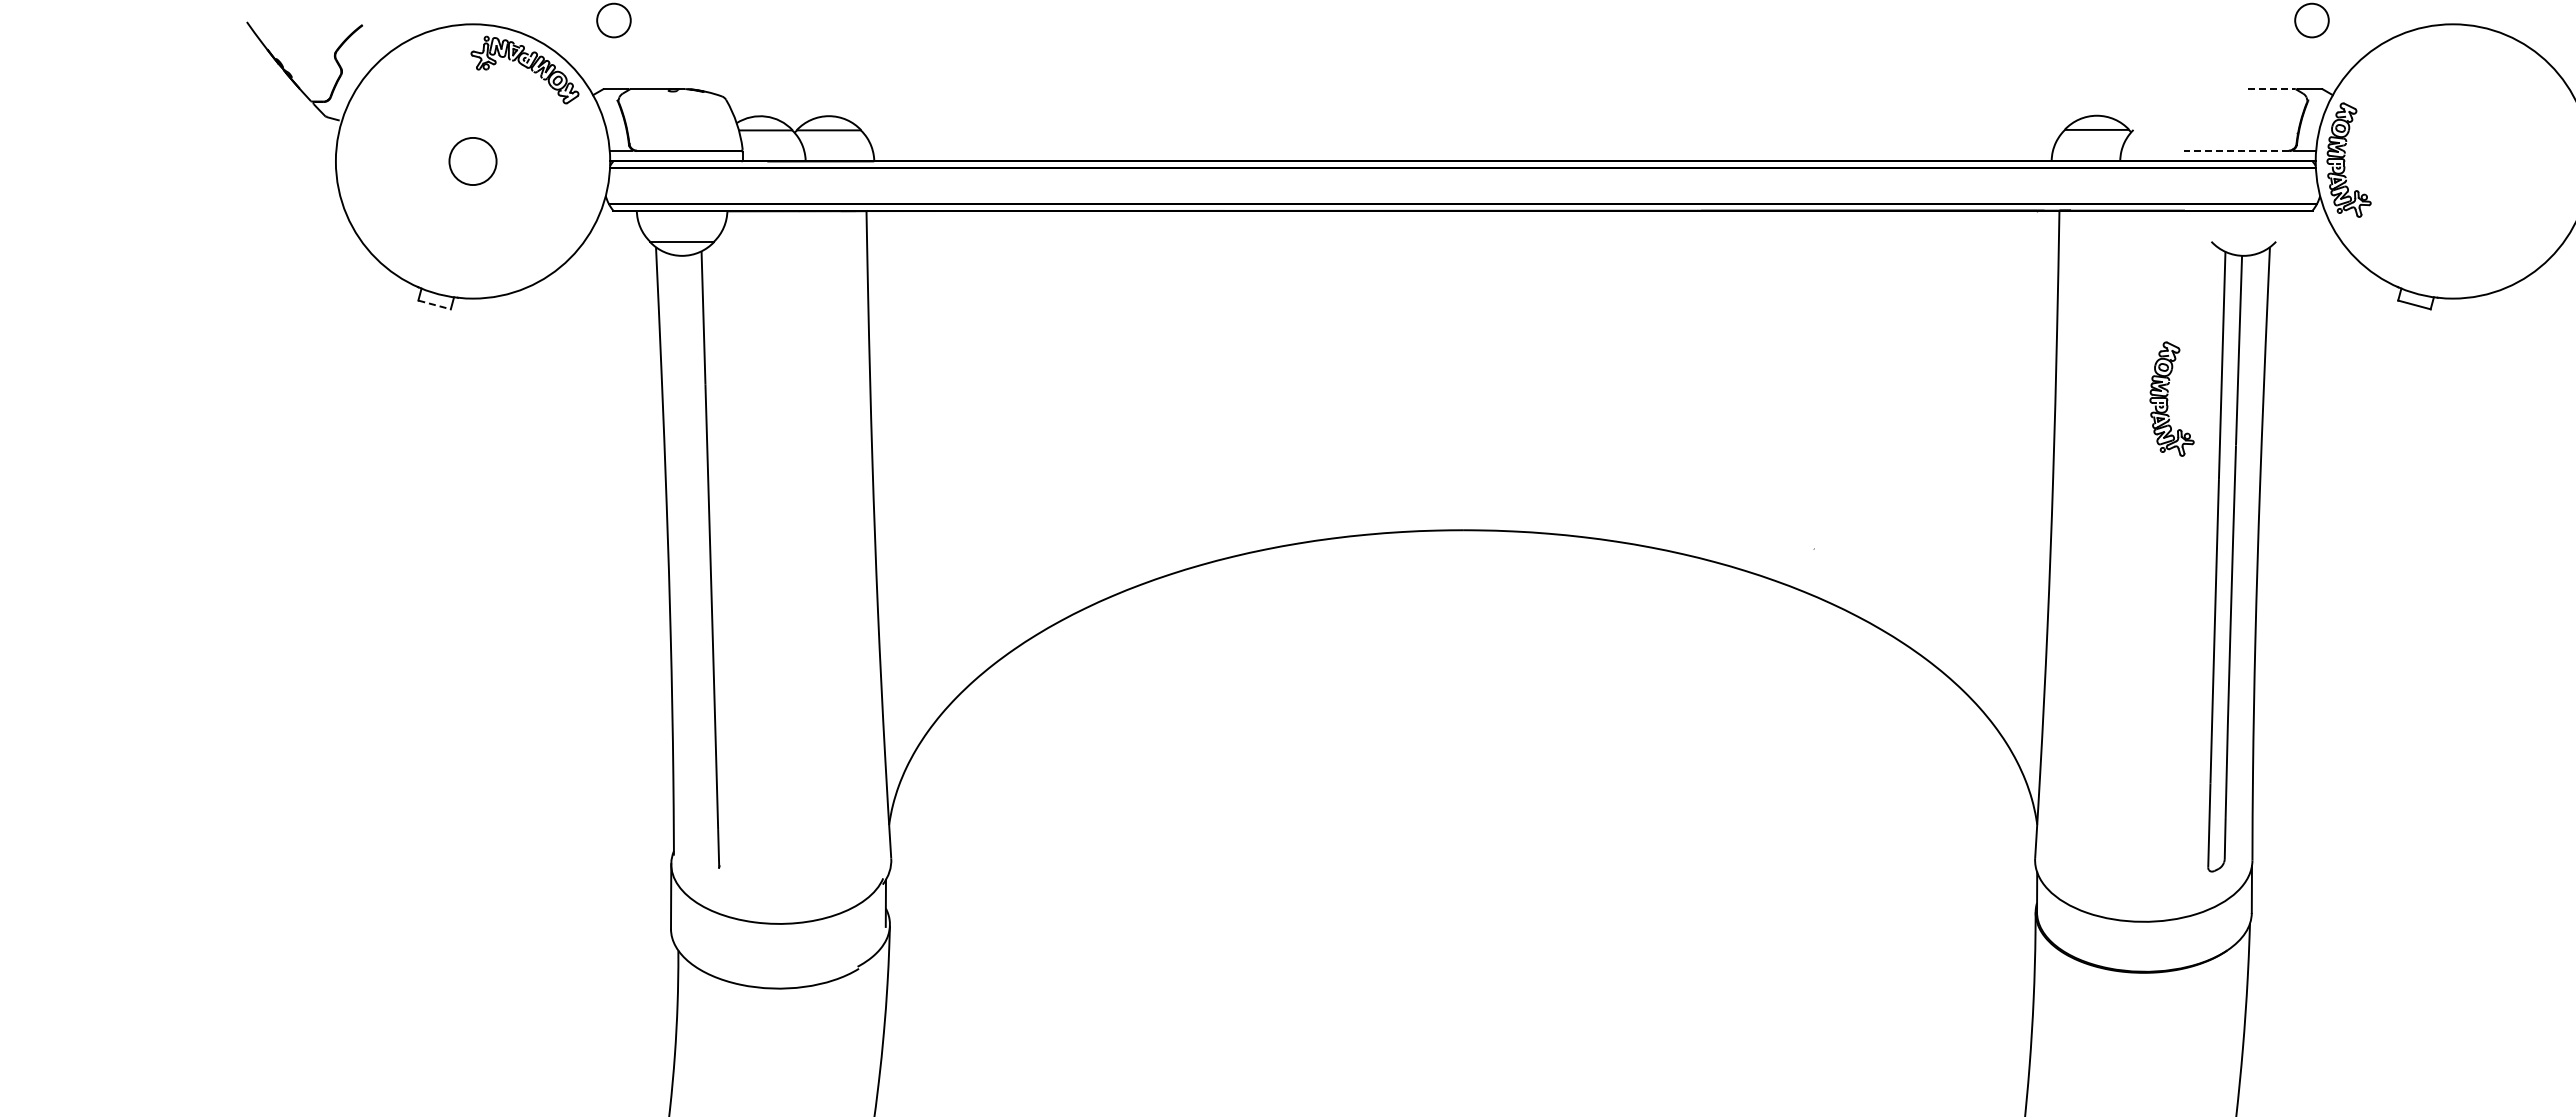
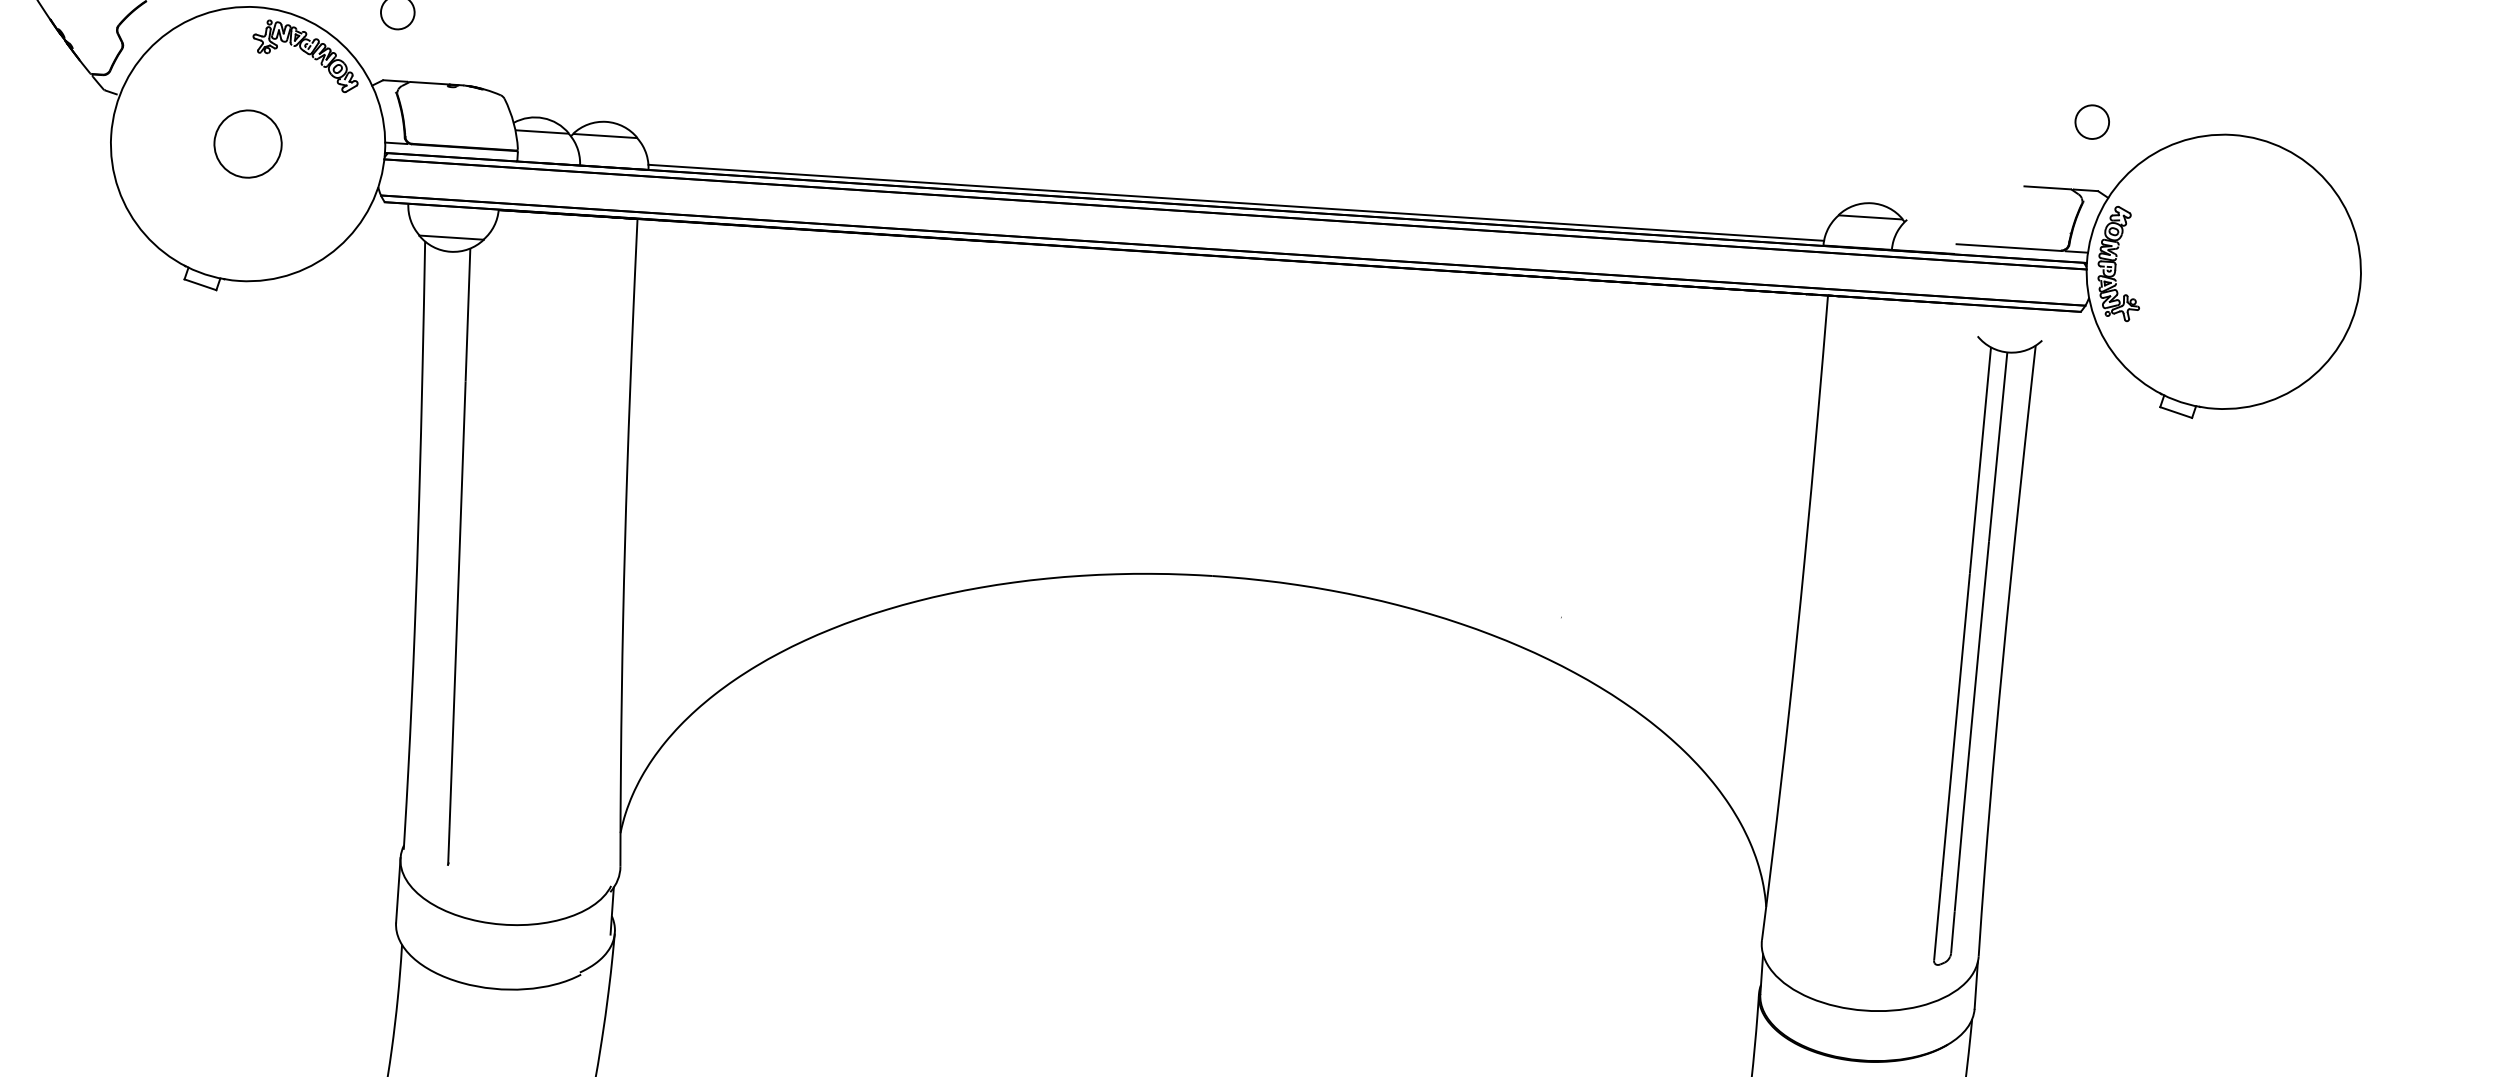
line: (2272, 89) -> (2048, 188), dashed -> solid
line: (2236, 151) -> (2008, 247), dashed -> solid
line: (1462, 156) -> (1235, 202), added
circle: (472, 161) -> (247, 144), size x1.43
line: (434, 304) -> (200, 284), dashed -> solid
part: (2171, 398) -> (1927, 490), removed

